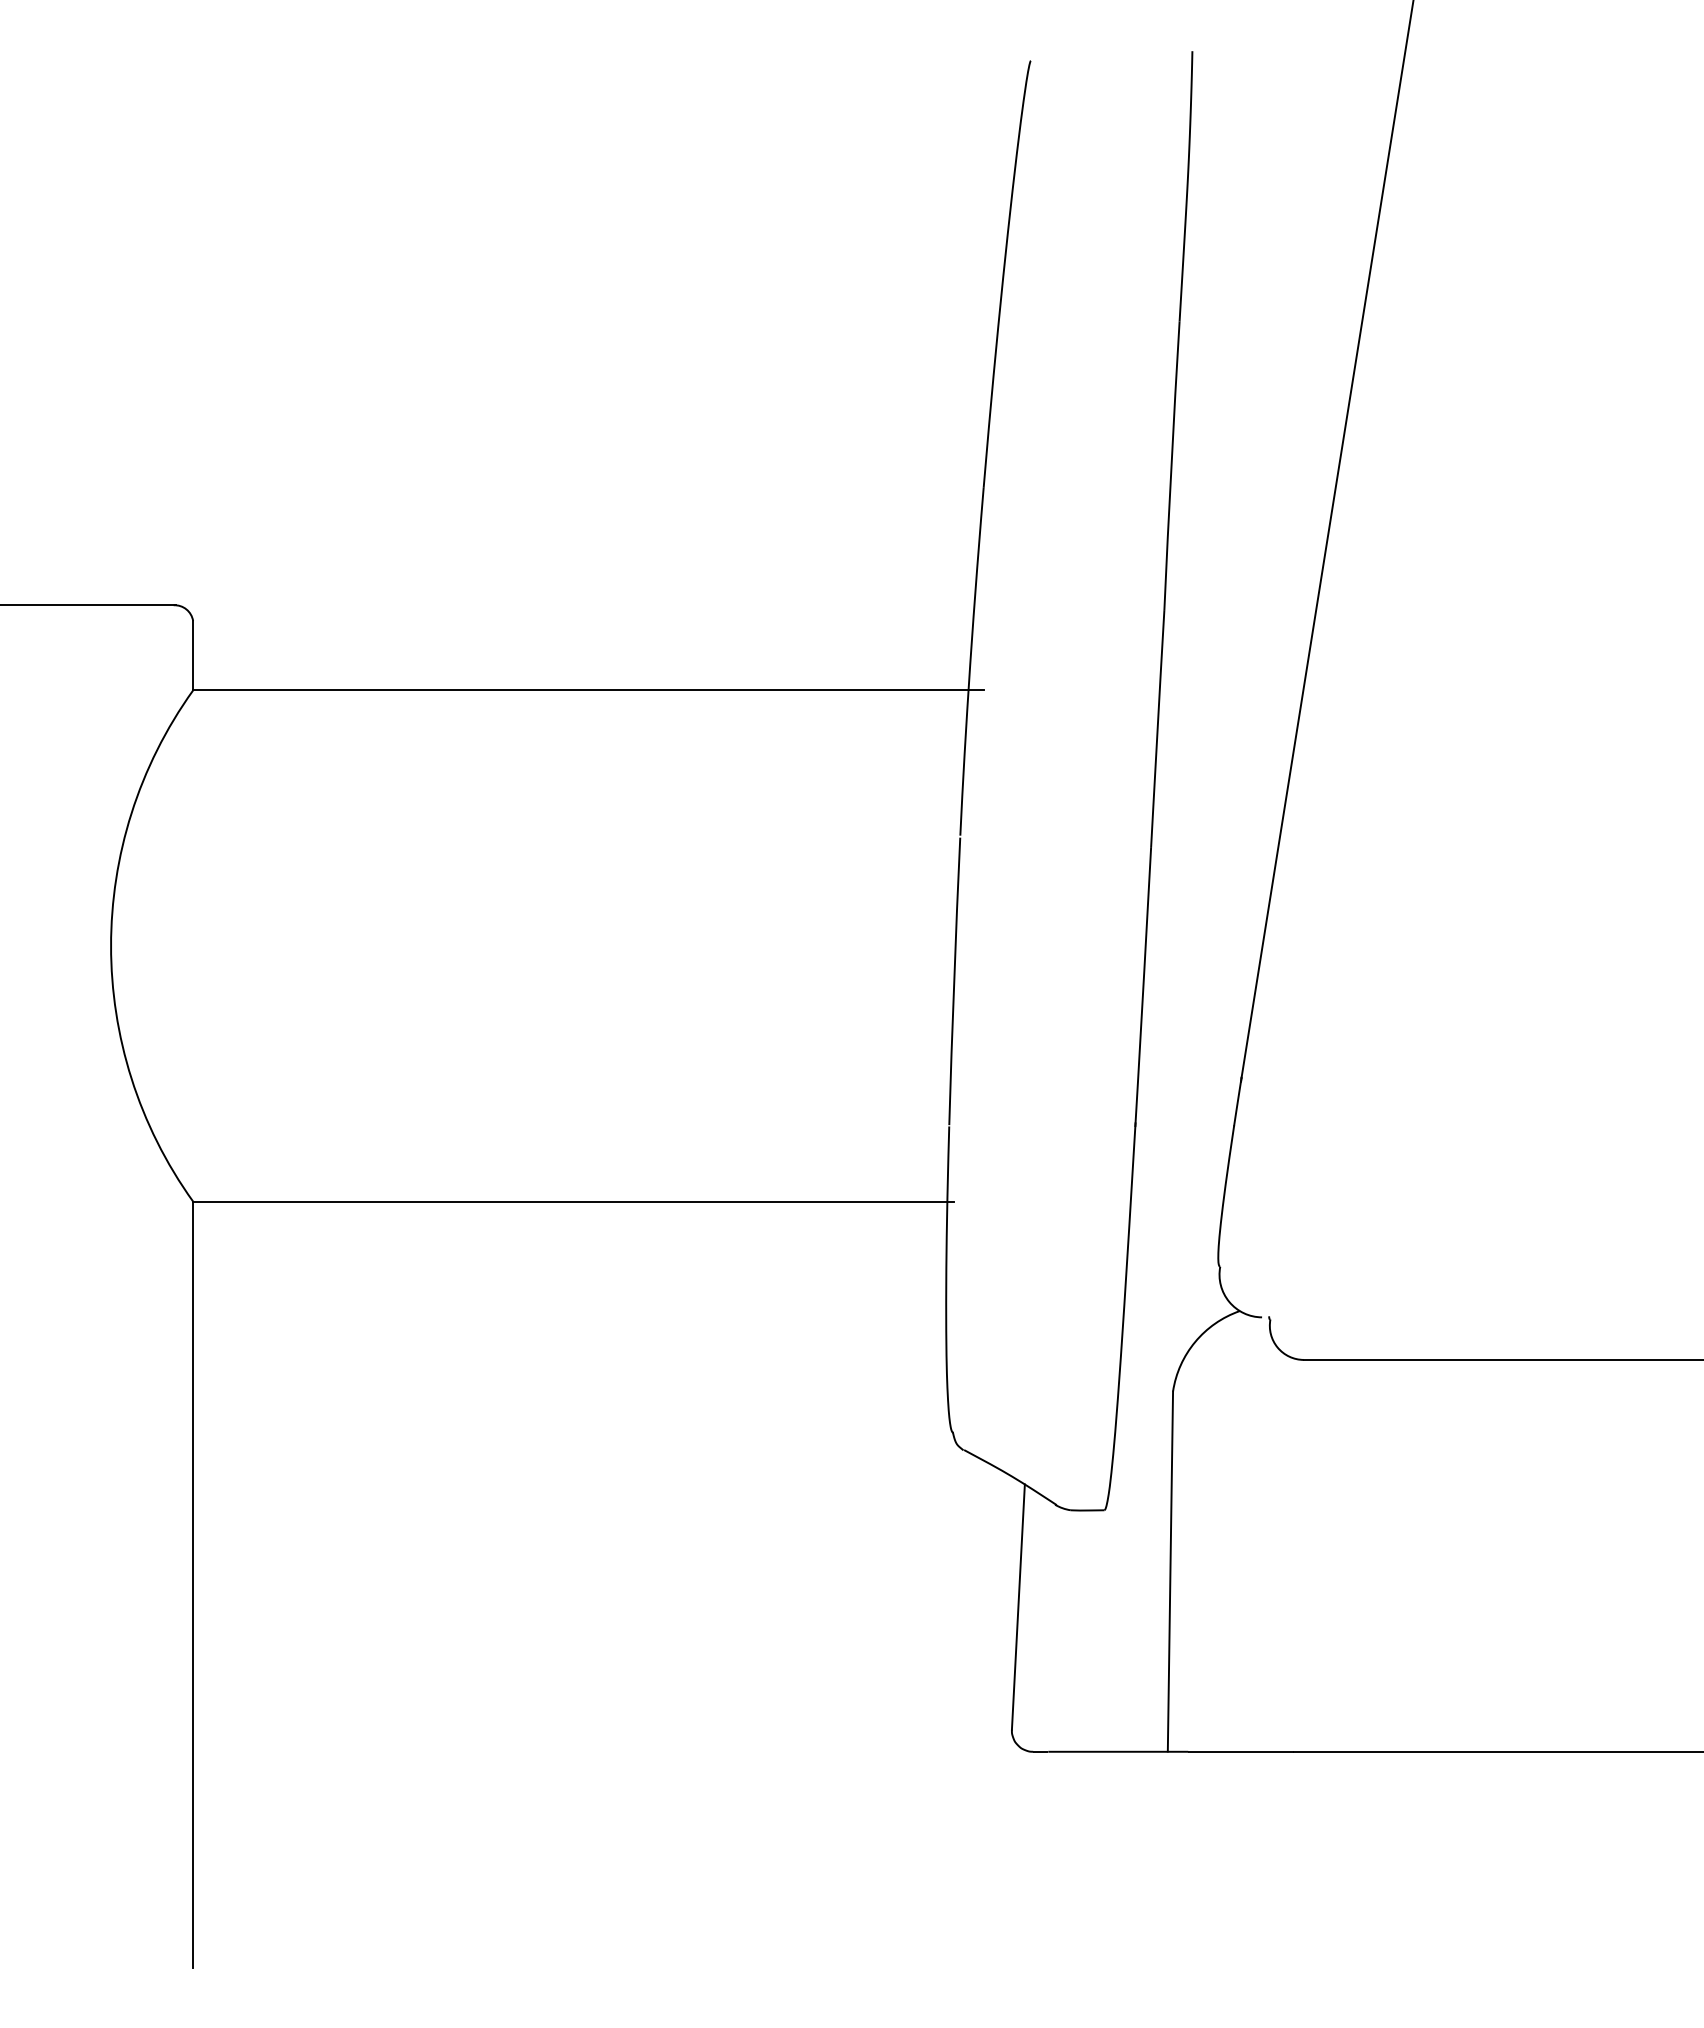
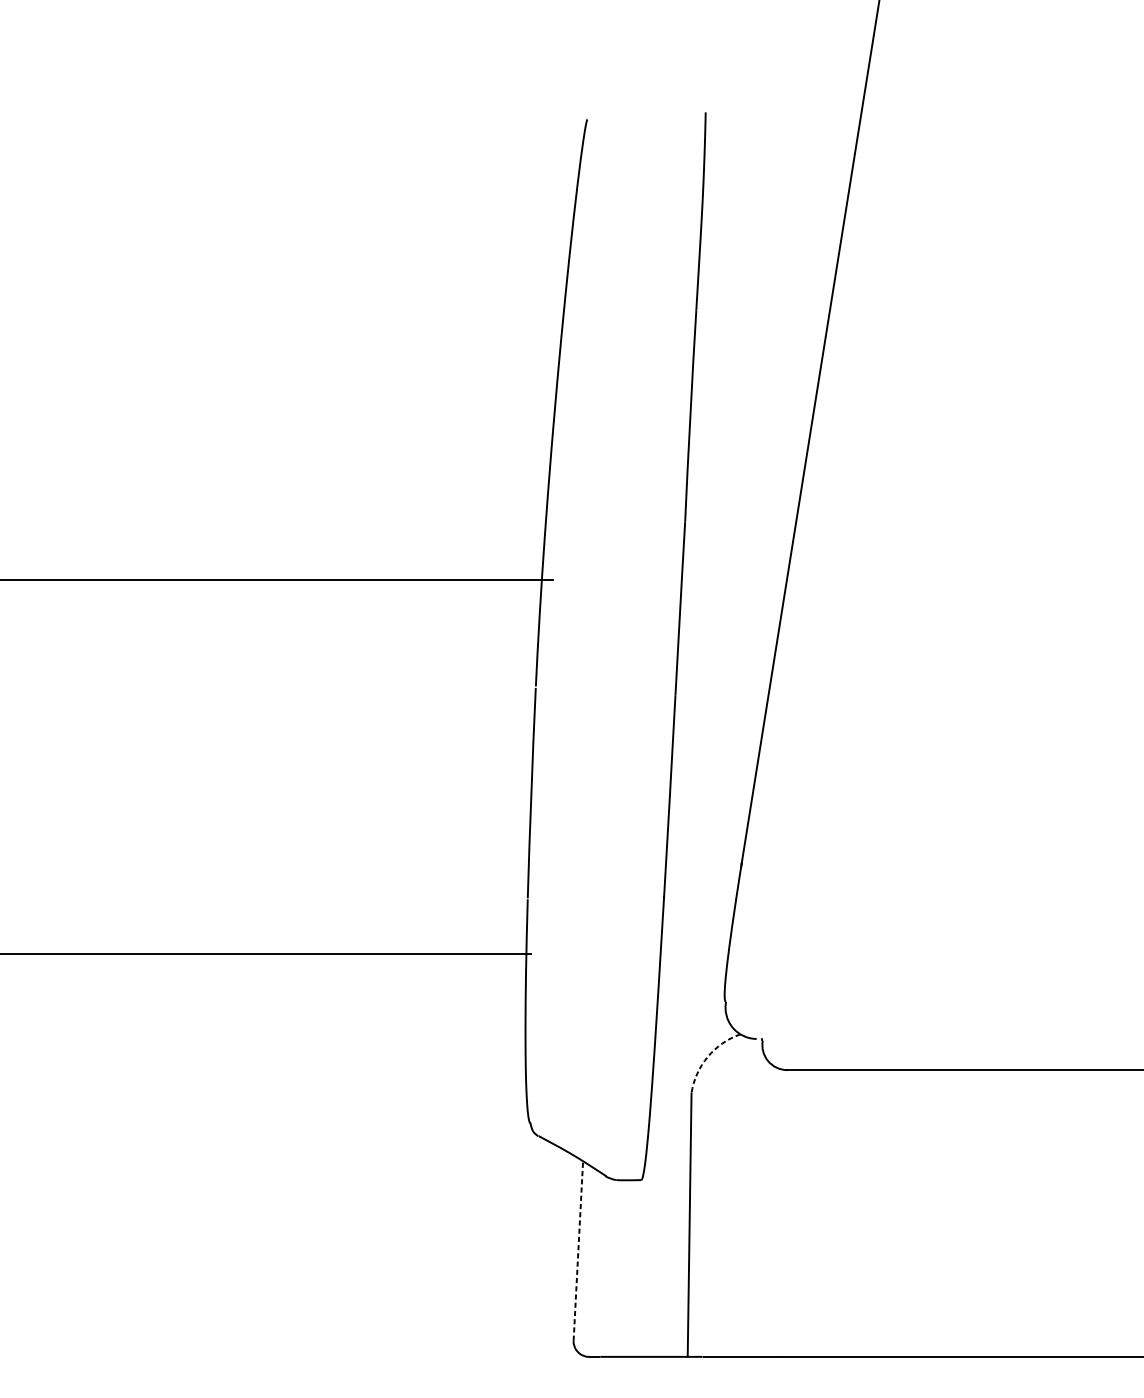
arc: (1195, 1342) -> (707, 1057), solid -> dashed
line: (1018, 1607) -> (578, 1251), solid -> dashed

